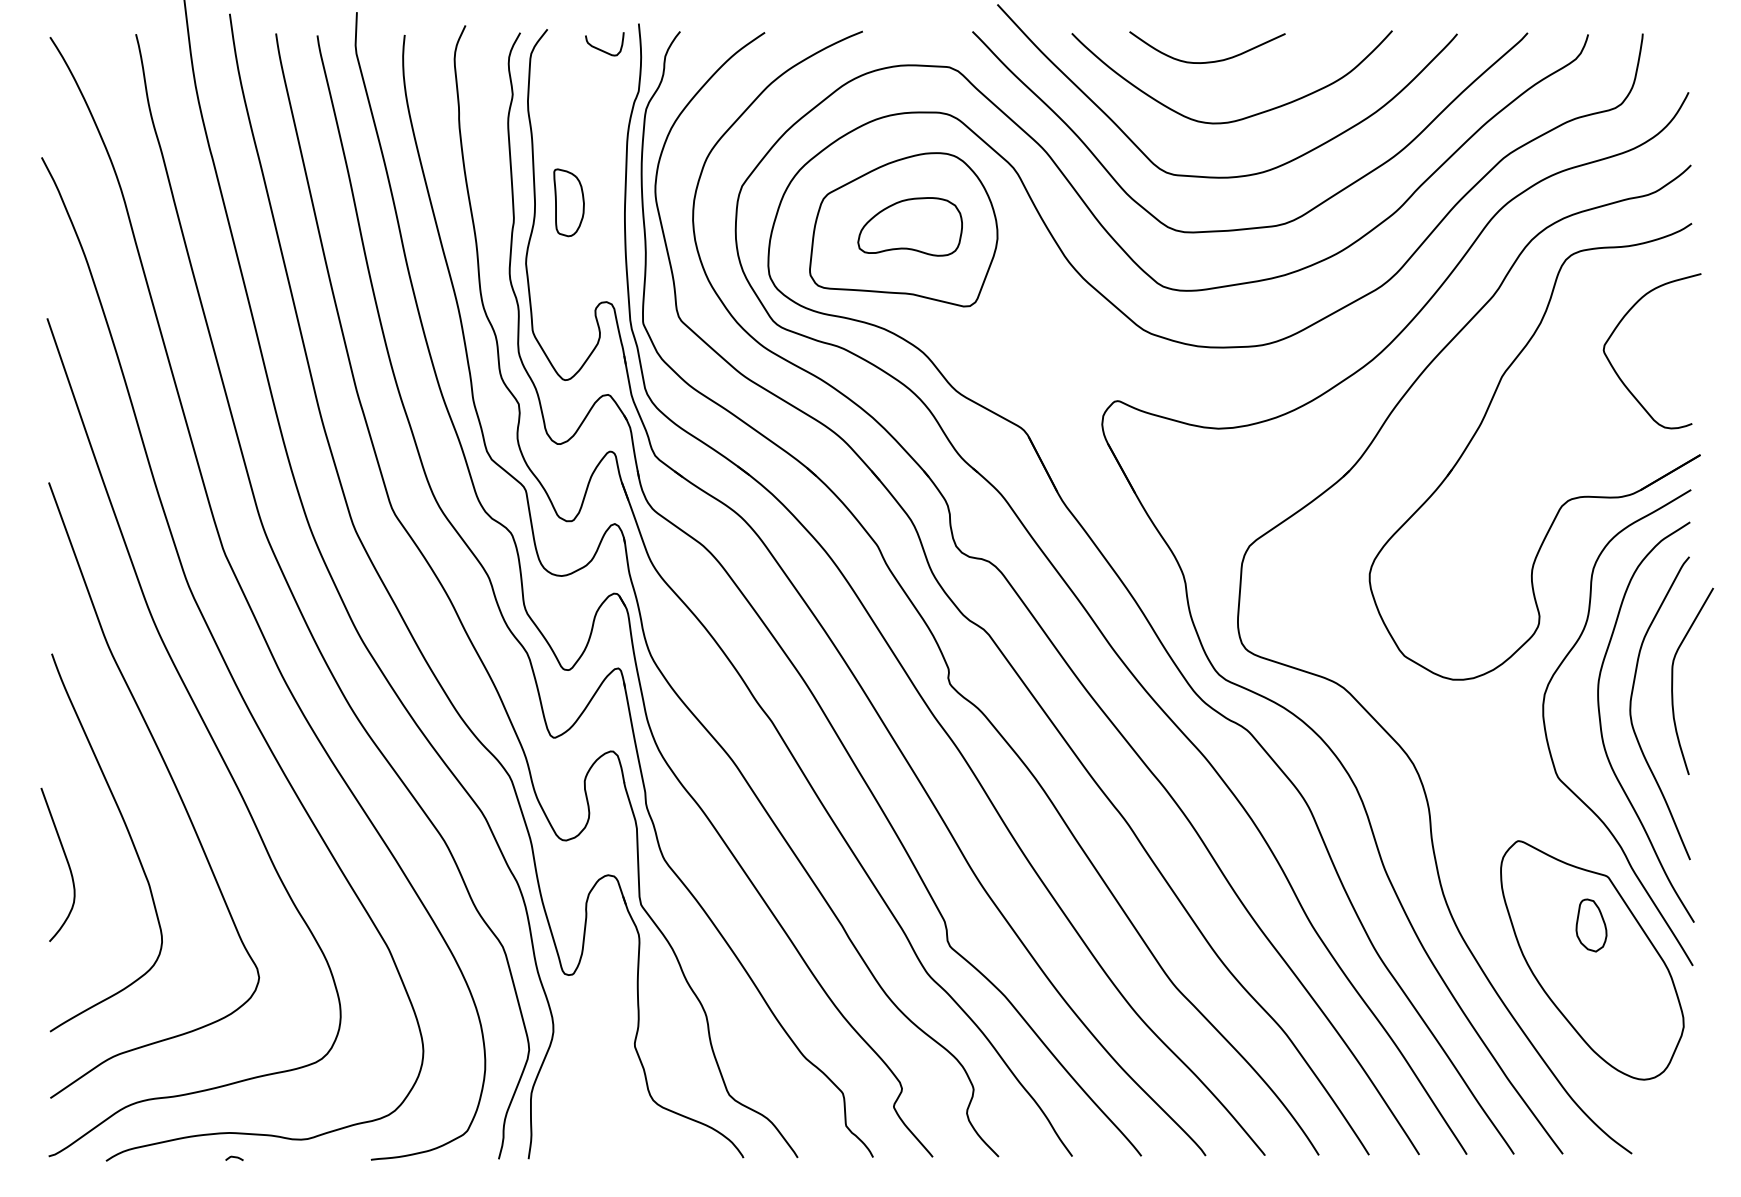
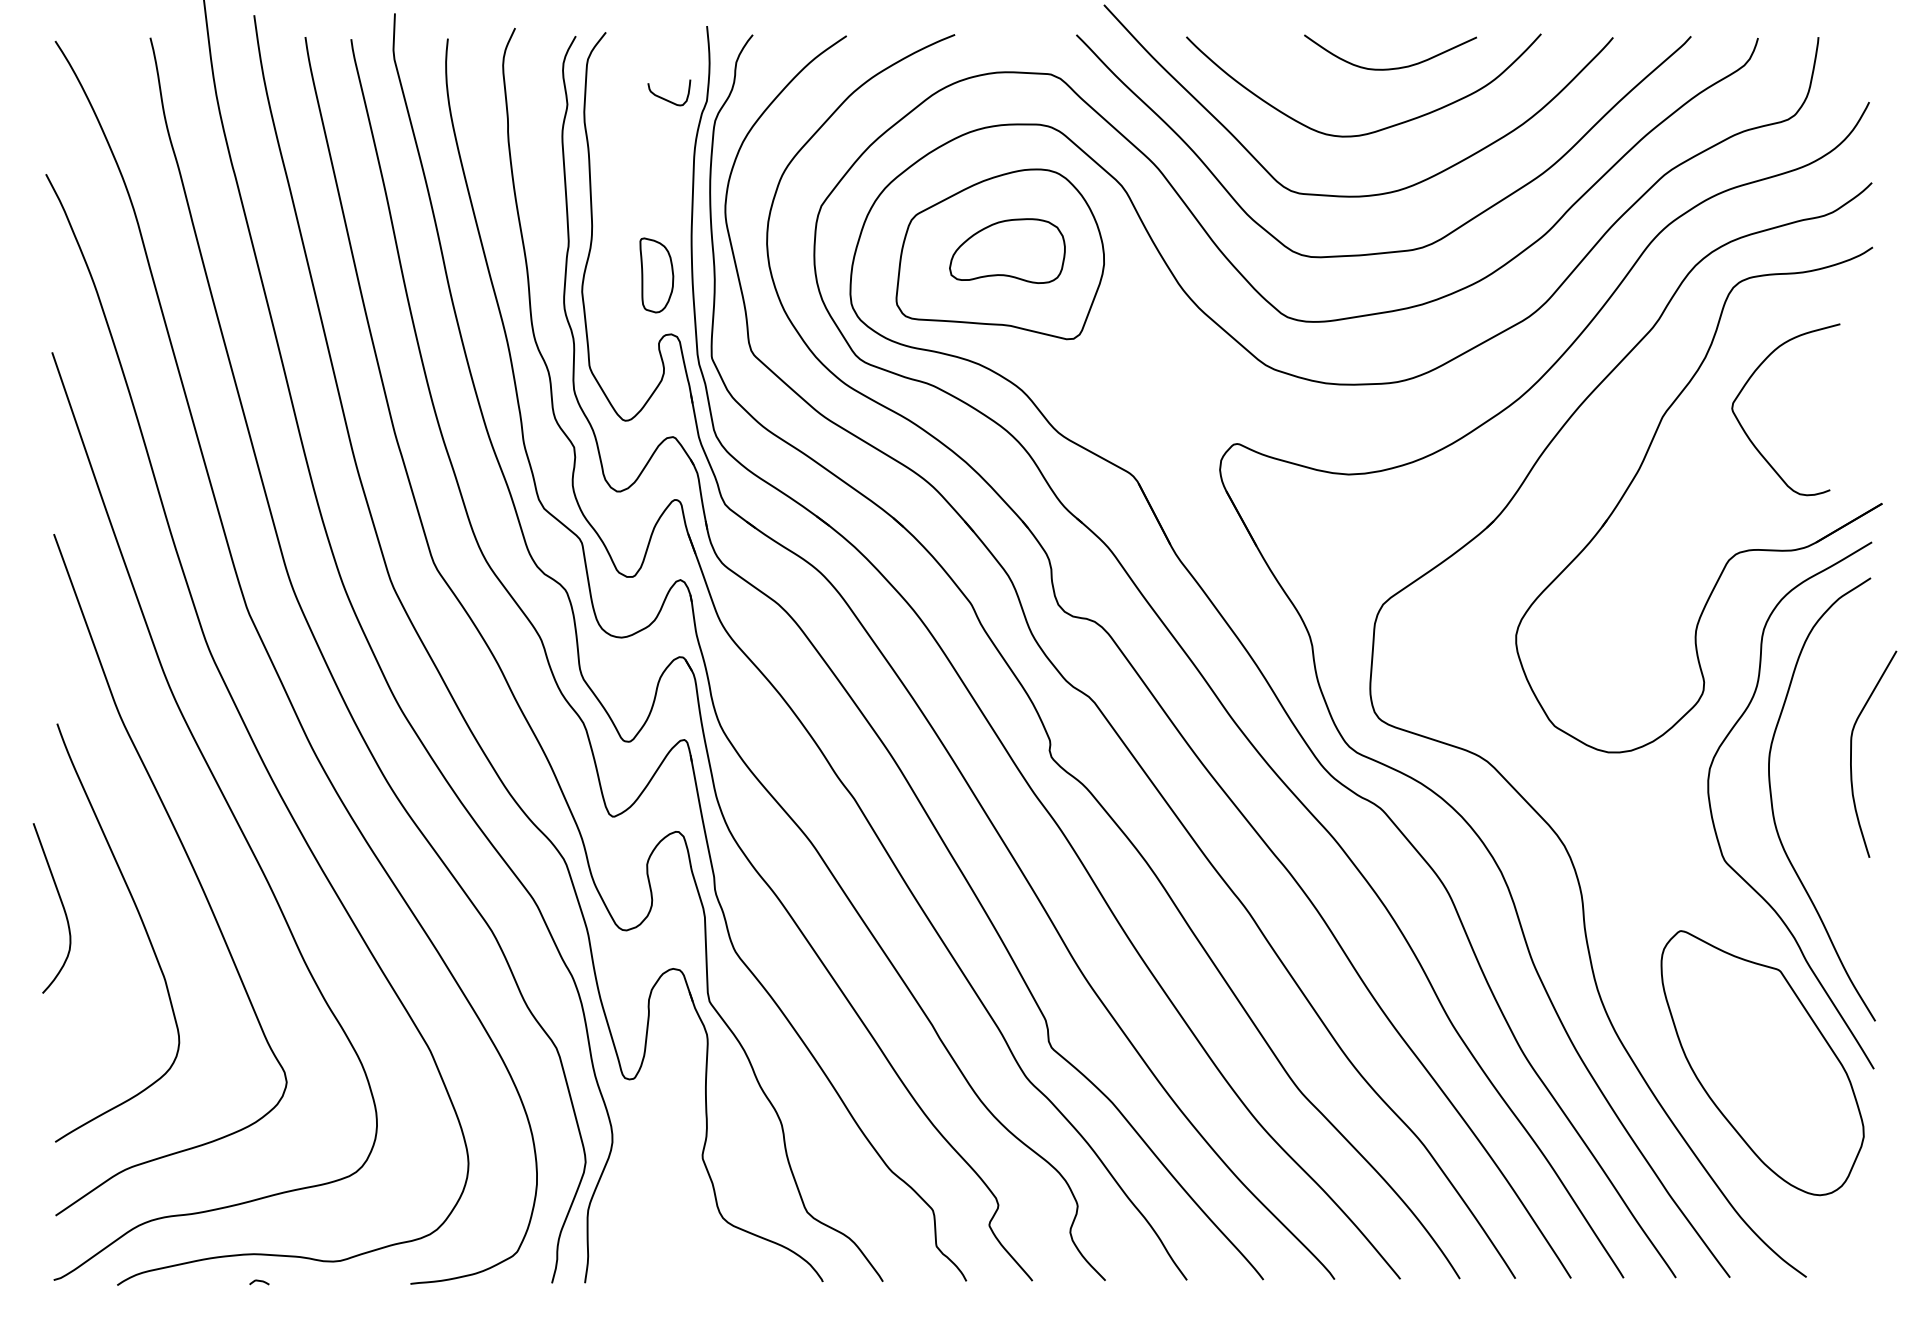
curve: (601, 49) -> (665, 98), moved
curve: (1211, 61) -> (1394, 67), moved
part: (568, 202) -> (656, 275), moved
curve: (1618, 374) -> (1748, 435), moved
curve: (1631, 708) -> (1805, 784), removed
curve: (66, 861) -> (61, 904), moved
part: (1591, 925) -> (1761, 1024), removed

